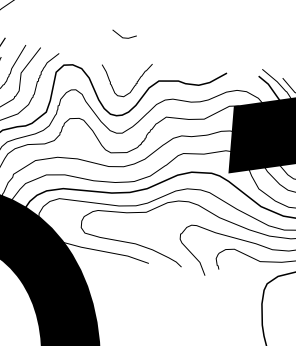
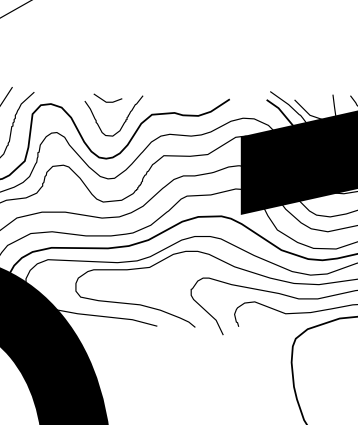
line: (123, 37) -> (107, 101), moved

